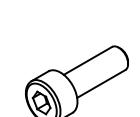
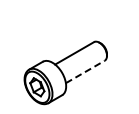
line: (101, 83) -> (85, 71), solid -> dashed

